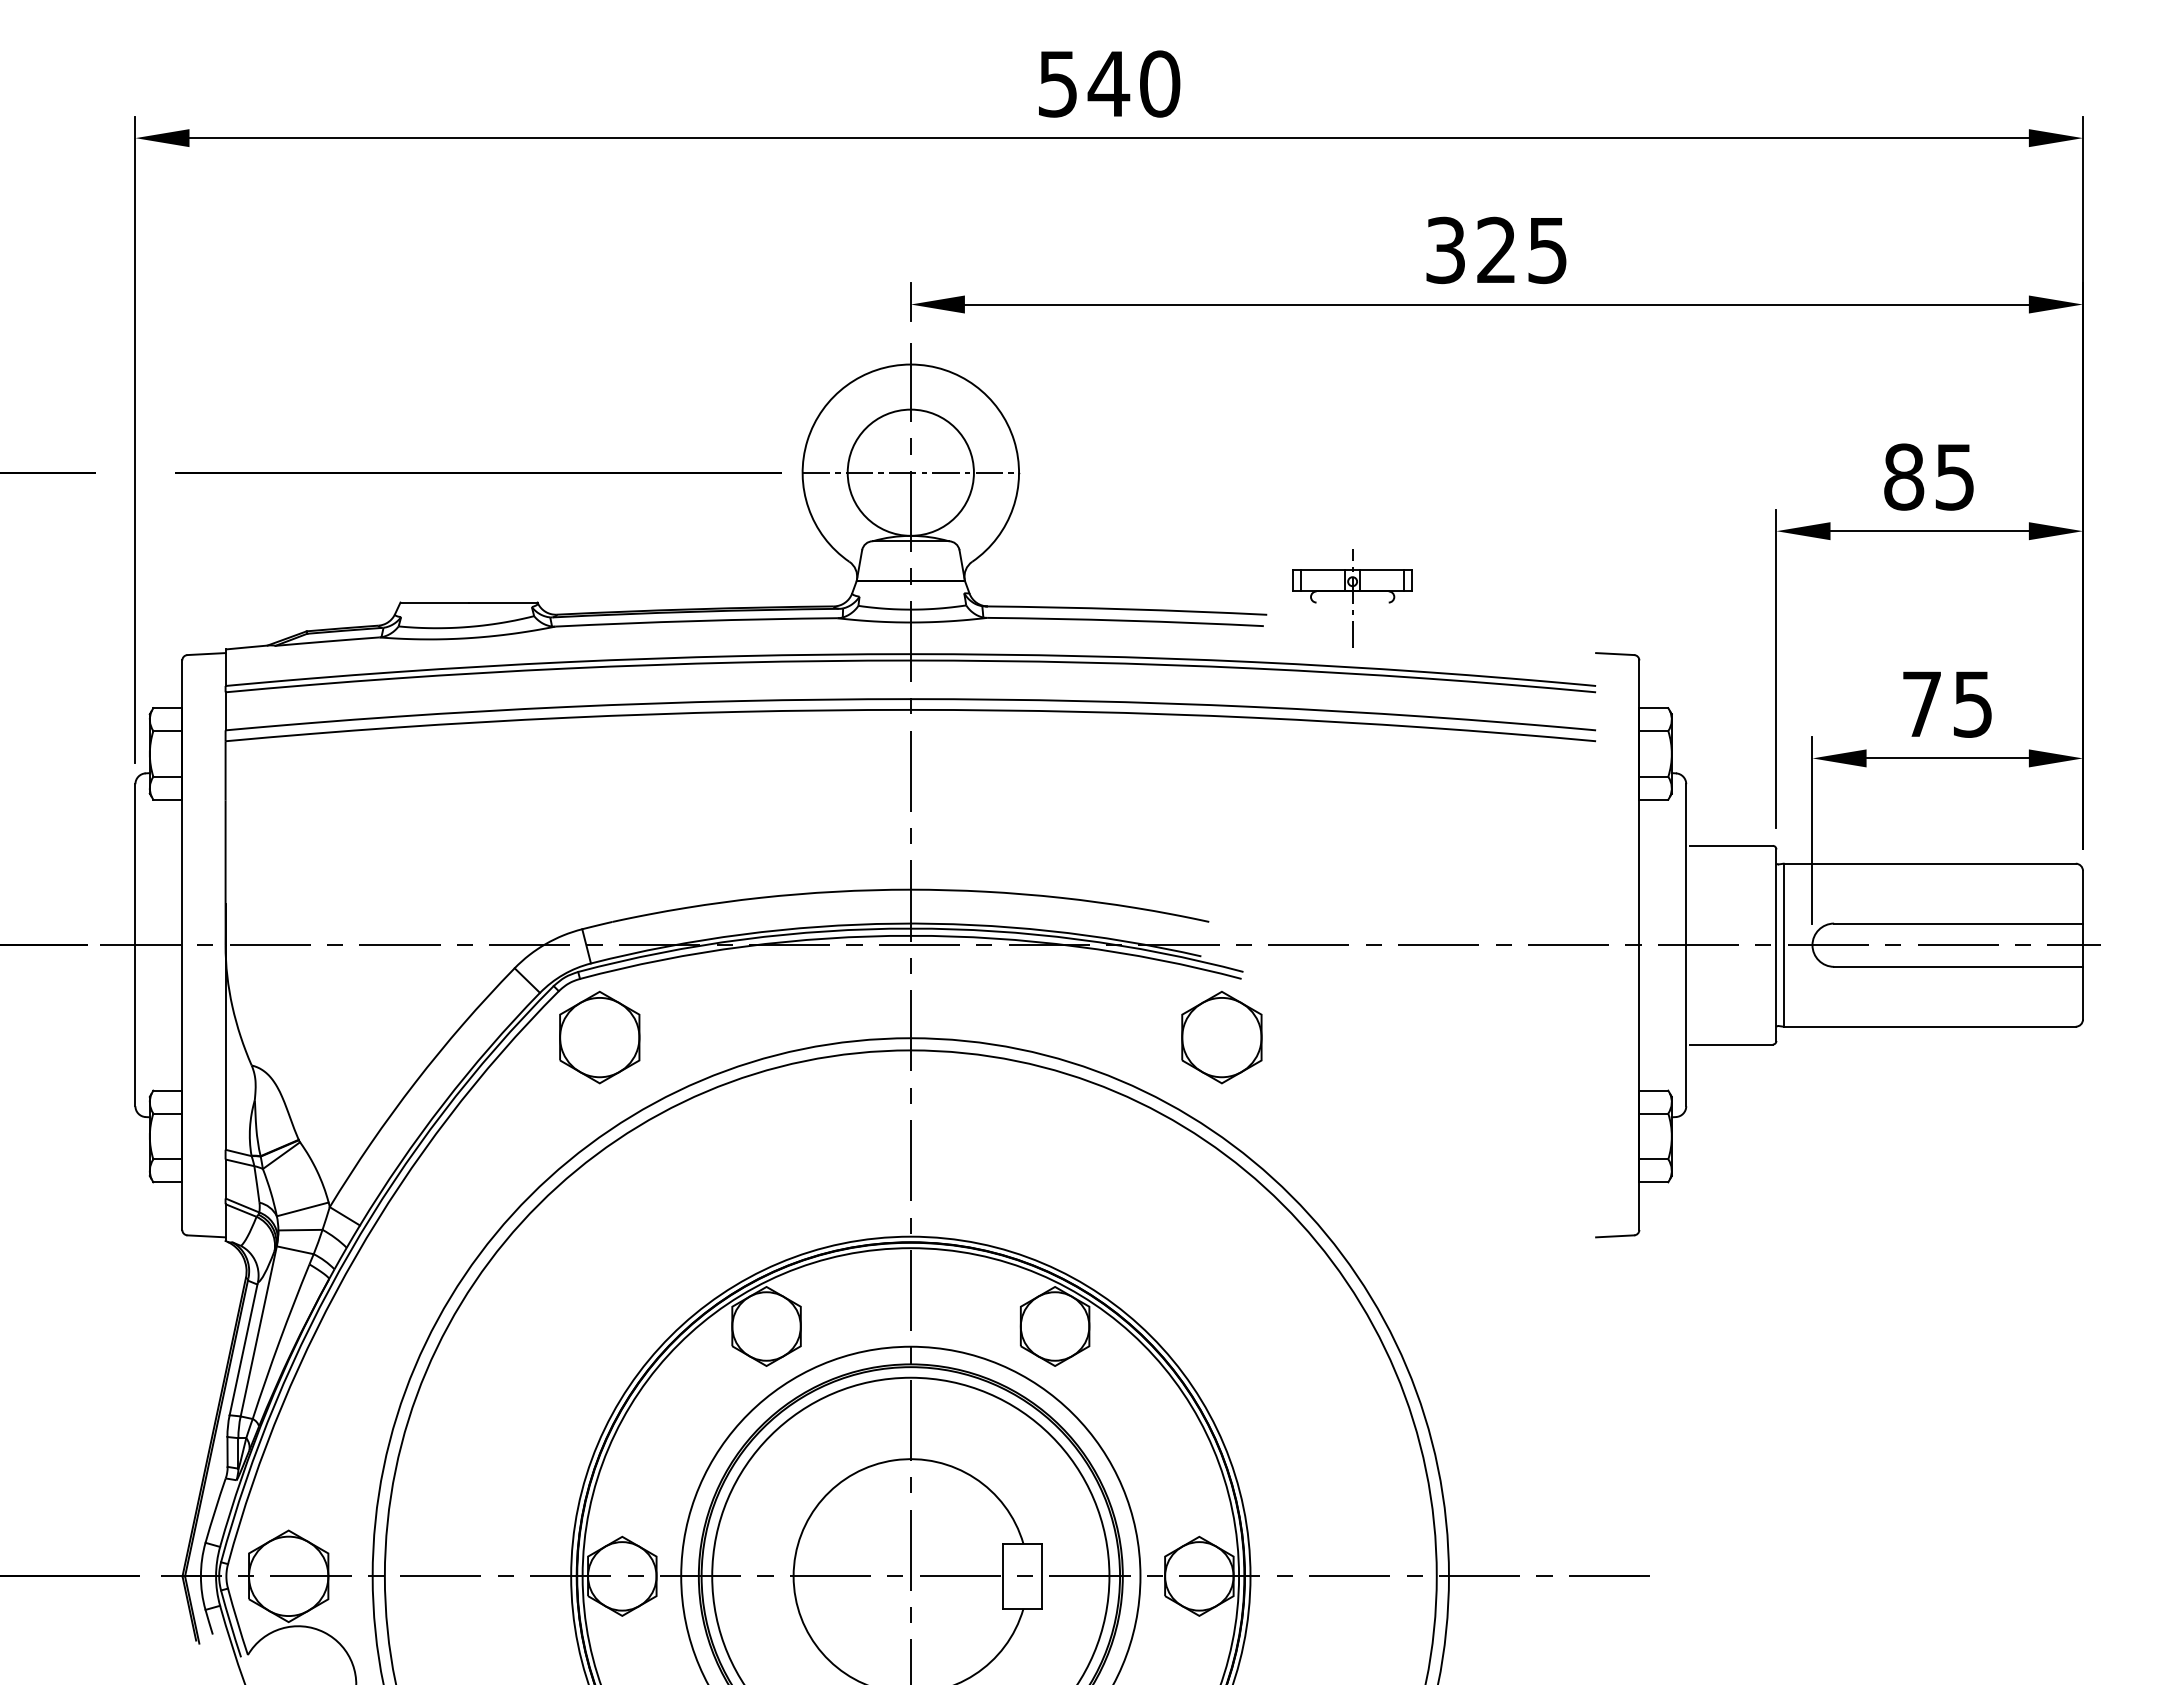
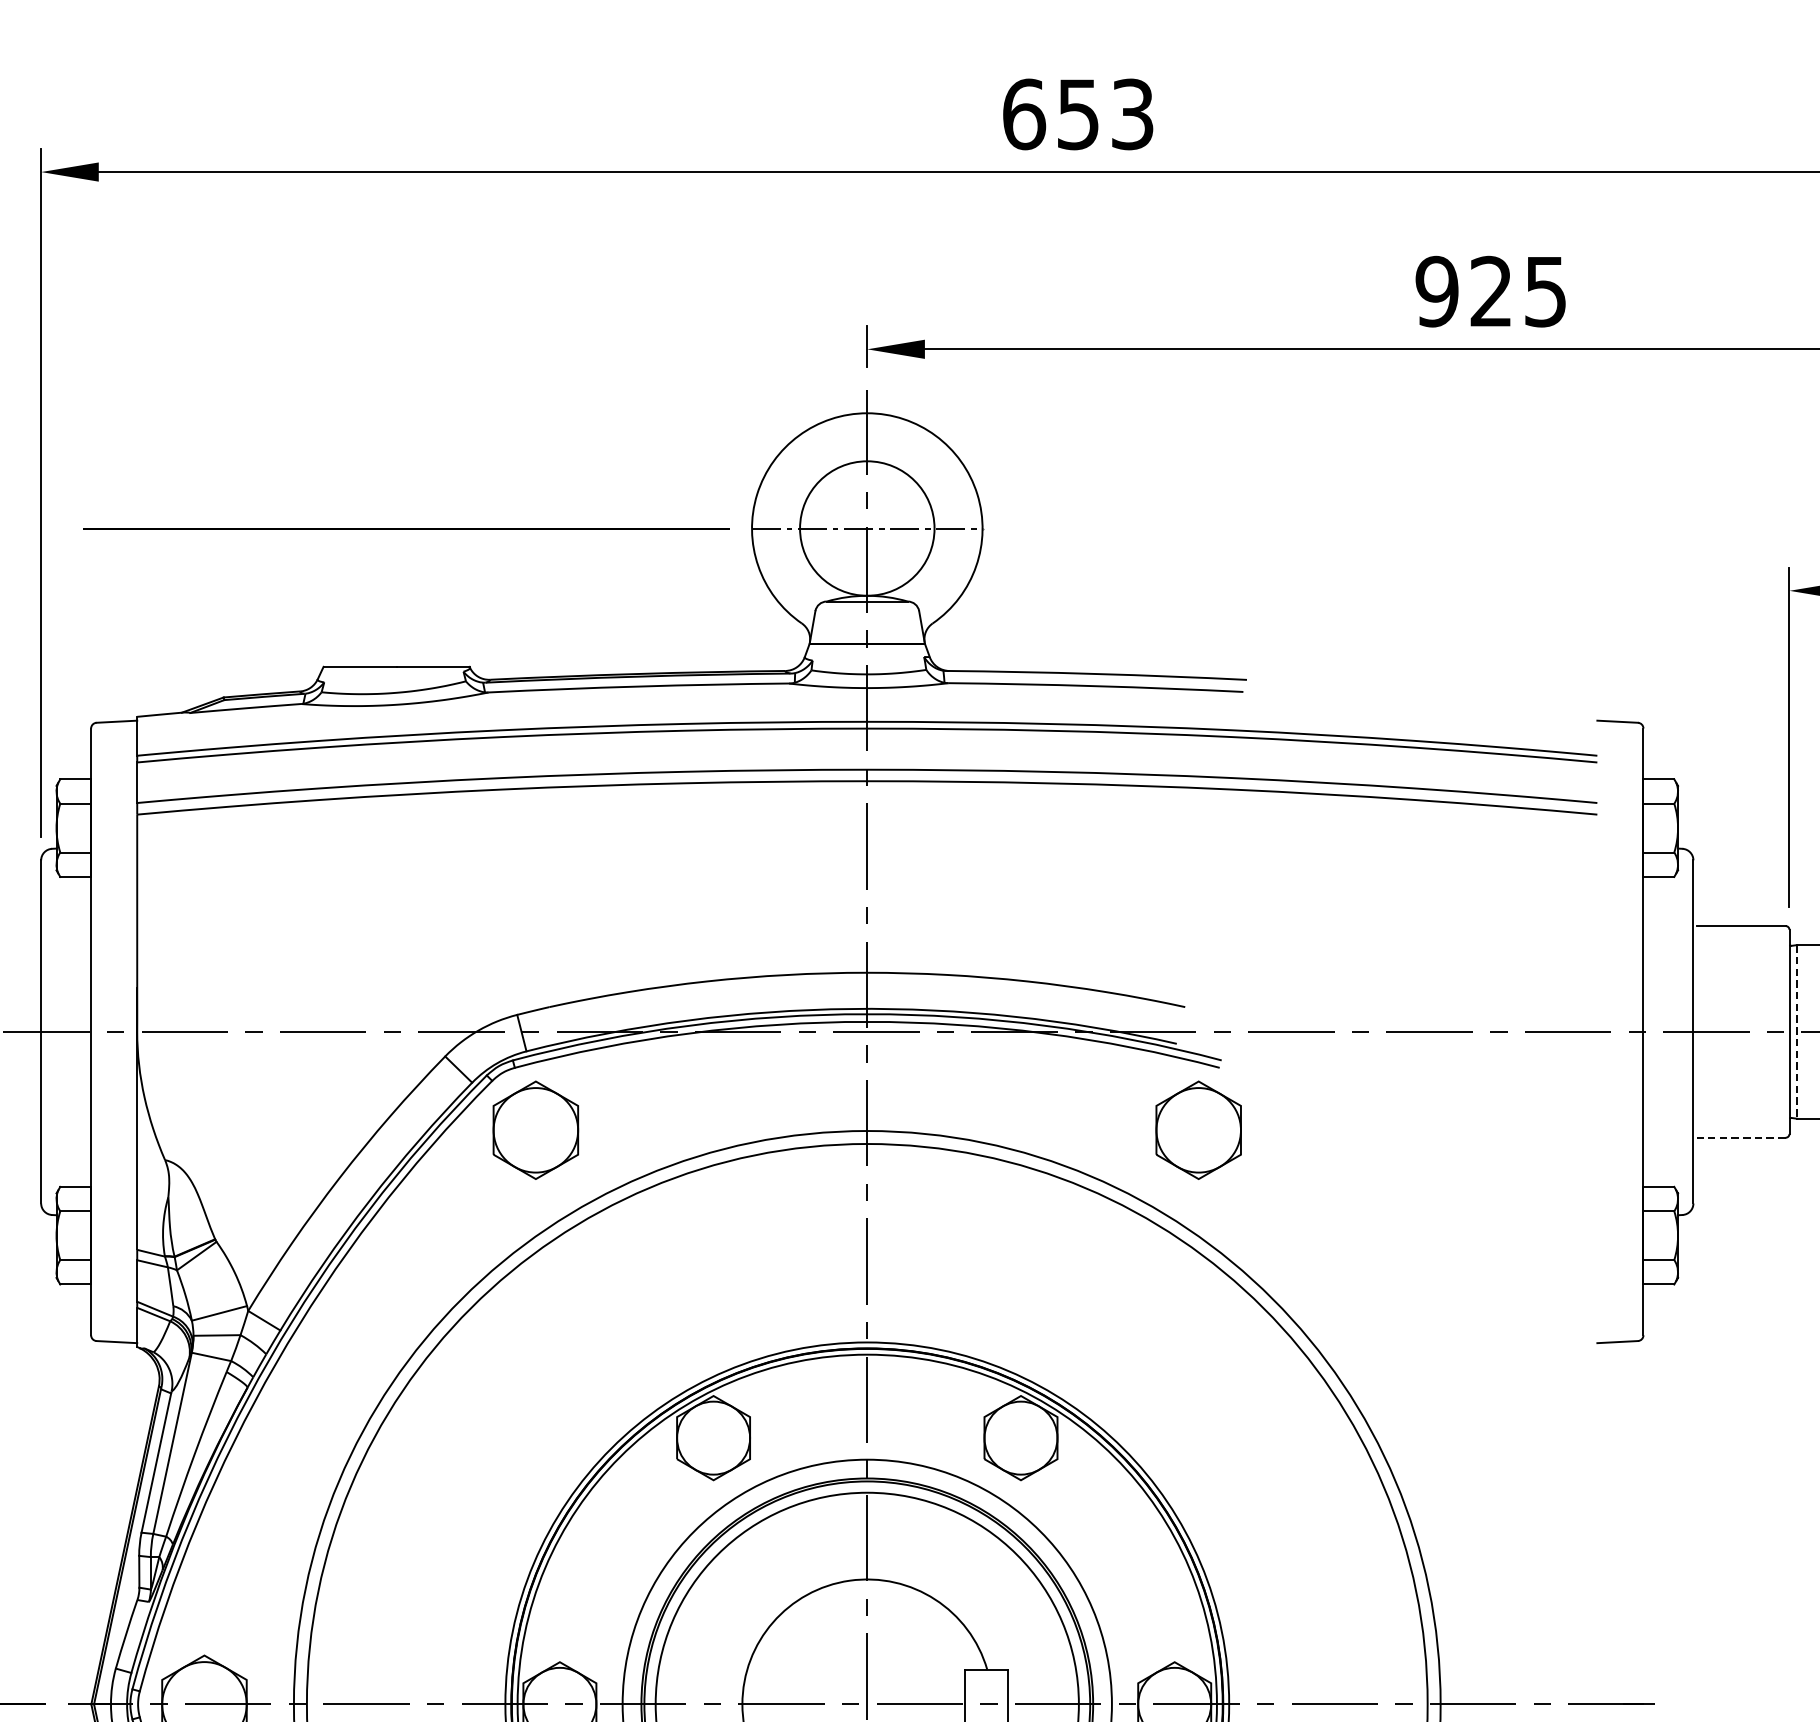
text: (1109, 83) -> (1078, 113), 540 -> 653
text: (1445, 250) -> (1436, 291), 325 -> 925
part: (1352, 598) -> (1337, 662), removed
line: (1783, 945) -> (1797, 1032), solid -> dashed
line: (1730, 1044) -> (1740, 1137), solid -> dashed

